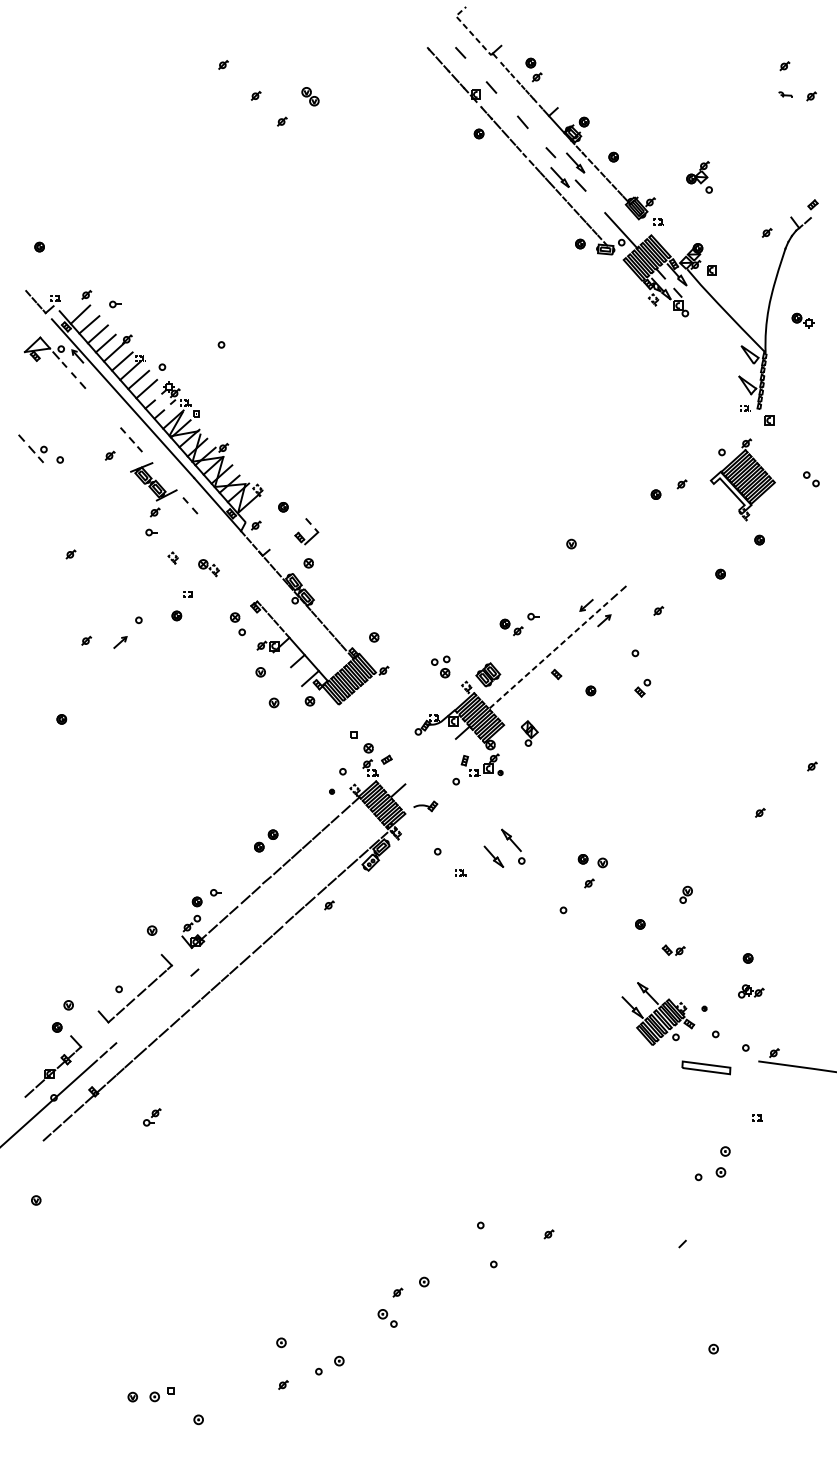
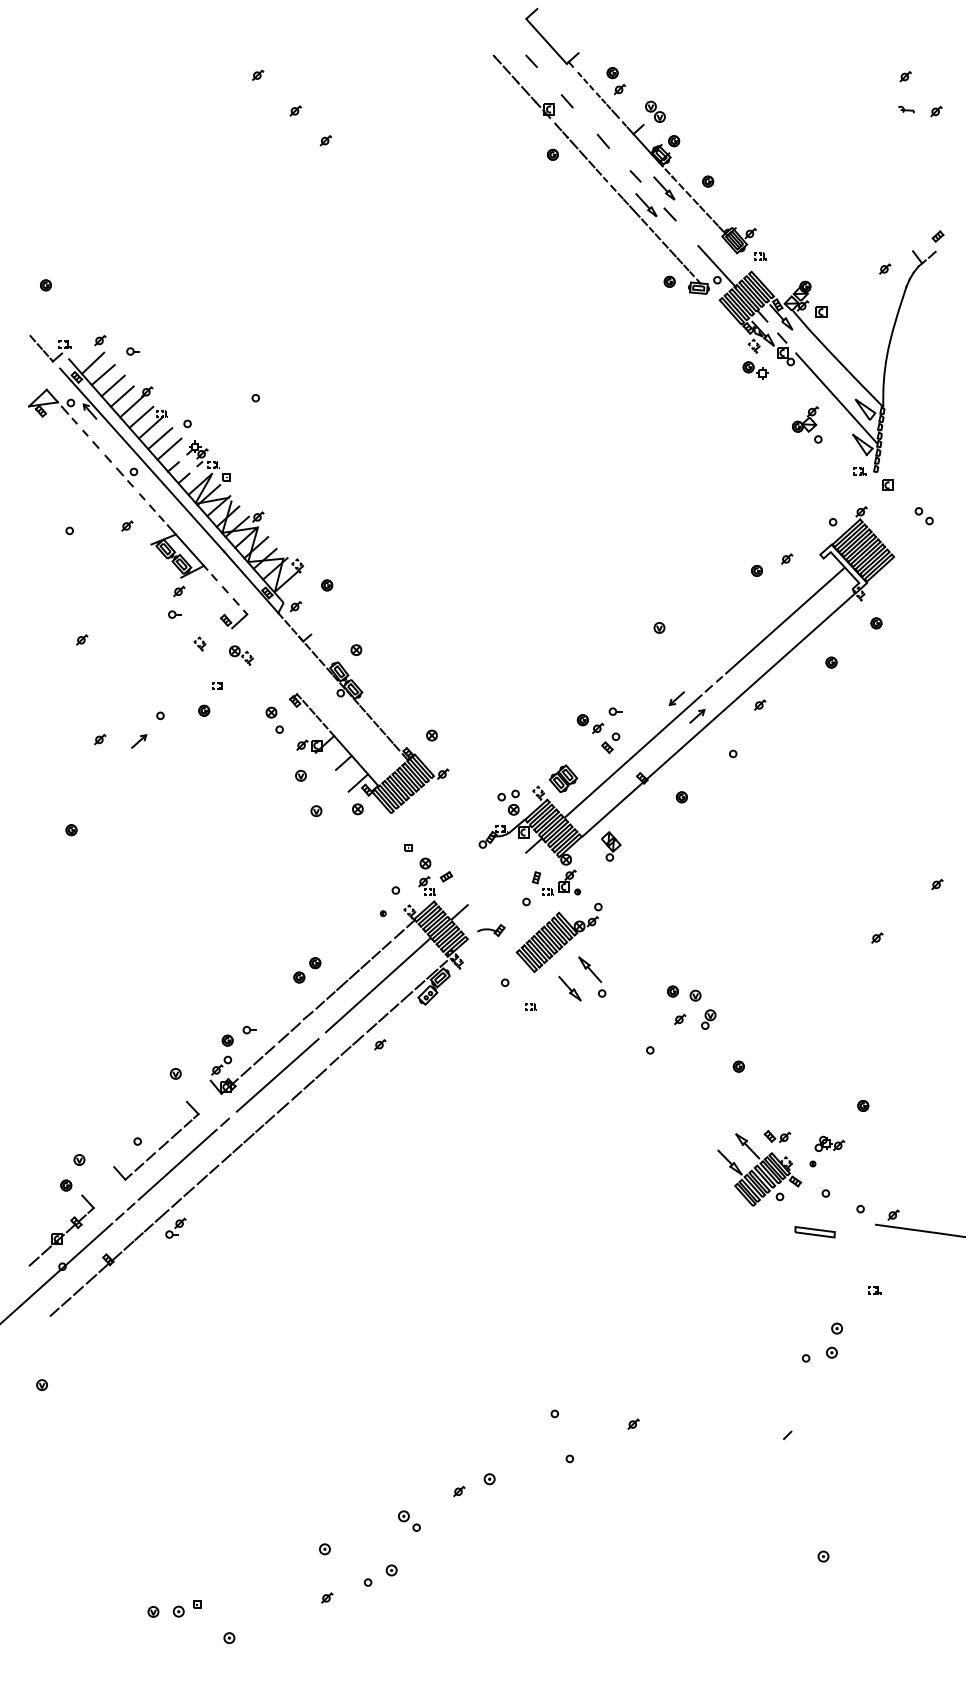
line: (470, 31) -> (542, 36), dashed -> solid
part: (310, 96) -> (655, 111), moved
part: (699, 177) -> (807, 424), moved
part: (802, 320) -> (755, 370), moved
line: (724, 344) -> (836, 397), added
part: (33, 448) -> (121, 470), moved
line: (162, 474) -> (187, 547), added
part: (810, 479) -> (923, 516), moved
part: (301, 534) -> (227, 616), moved
line: (679, 537) -> (784, 620), added
line: (622, 620) -> (718, 715), added
line: (548, 655) -> (633, 756), dashed -> solid
part: (440, 666) -> (508, 802), moved
part: (642, 687) -> (610, 742), moved
part: (483, 812) -> (558, 937), added
line: (327, 853) -> (378, 984), added
part: (685, 894) -> (708, 1019), moved
line: (240, 932) -> (277, 1075), added
part: (673, 950) -> (777, 1136), moved
part: (750, 991) -> (829, 1143), moved
line: (153, 1009) -> (177, 1164), added
part: (705, 1068) -> (814, 1232), size x0.71
part: (151, 1116) -> (175, 1227), moved
part: (387, 1317) -> (409, 1520), moved

